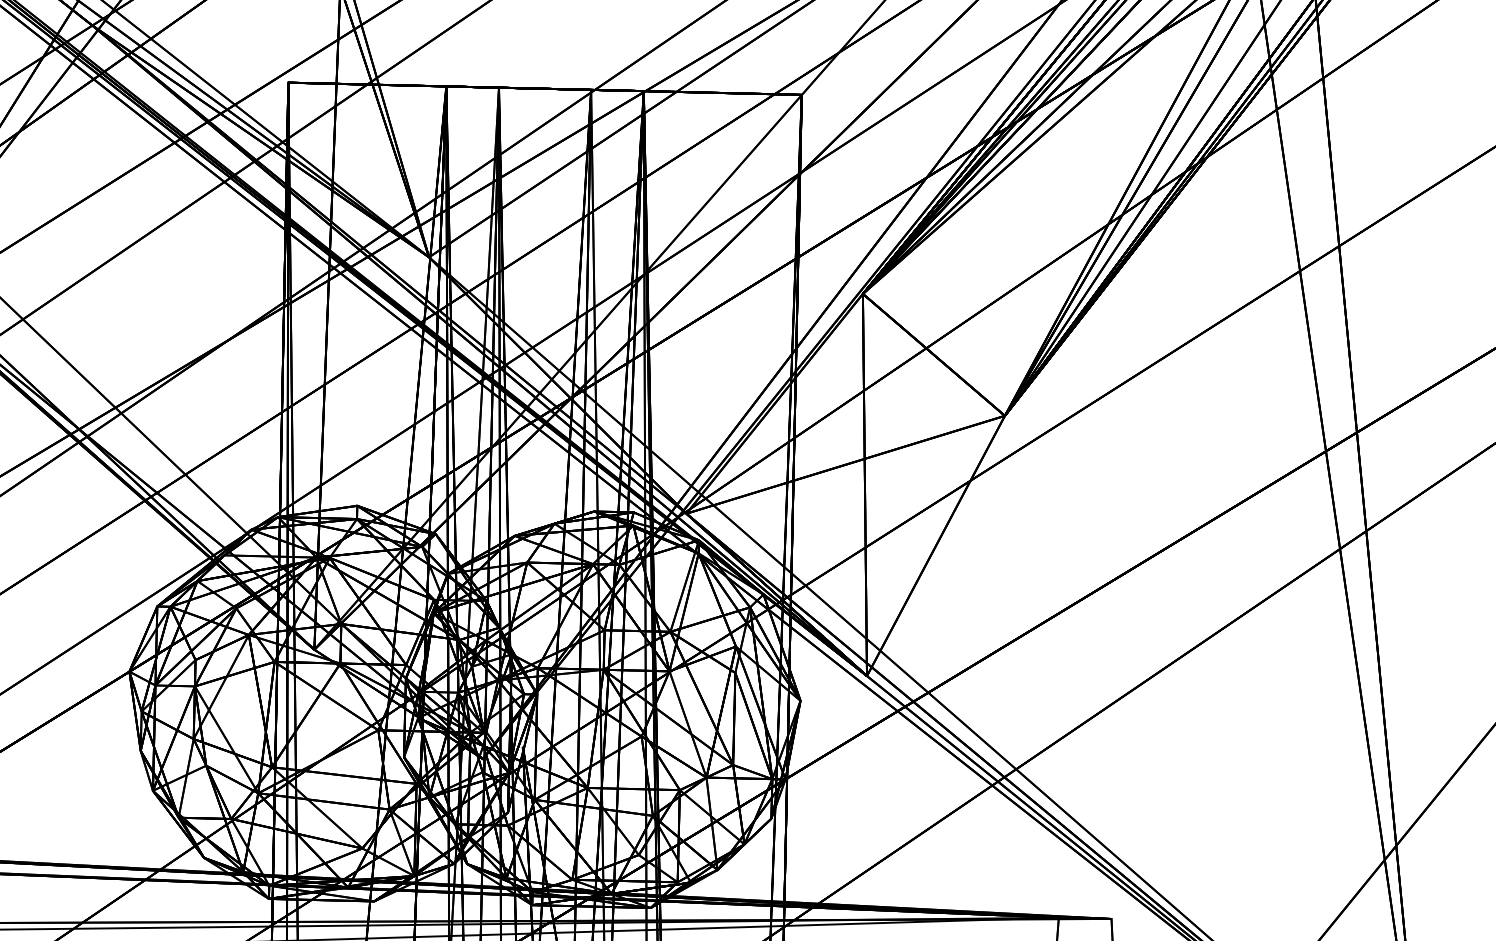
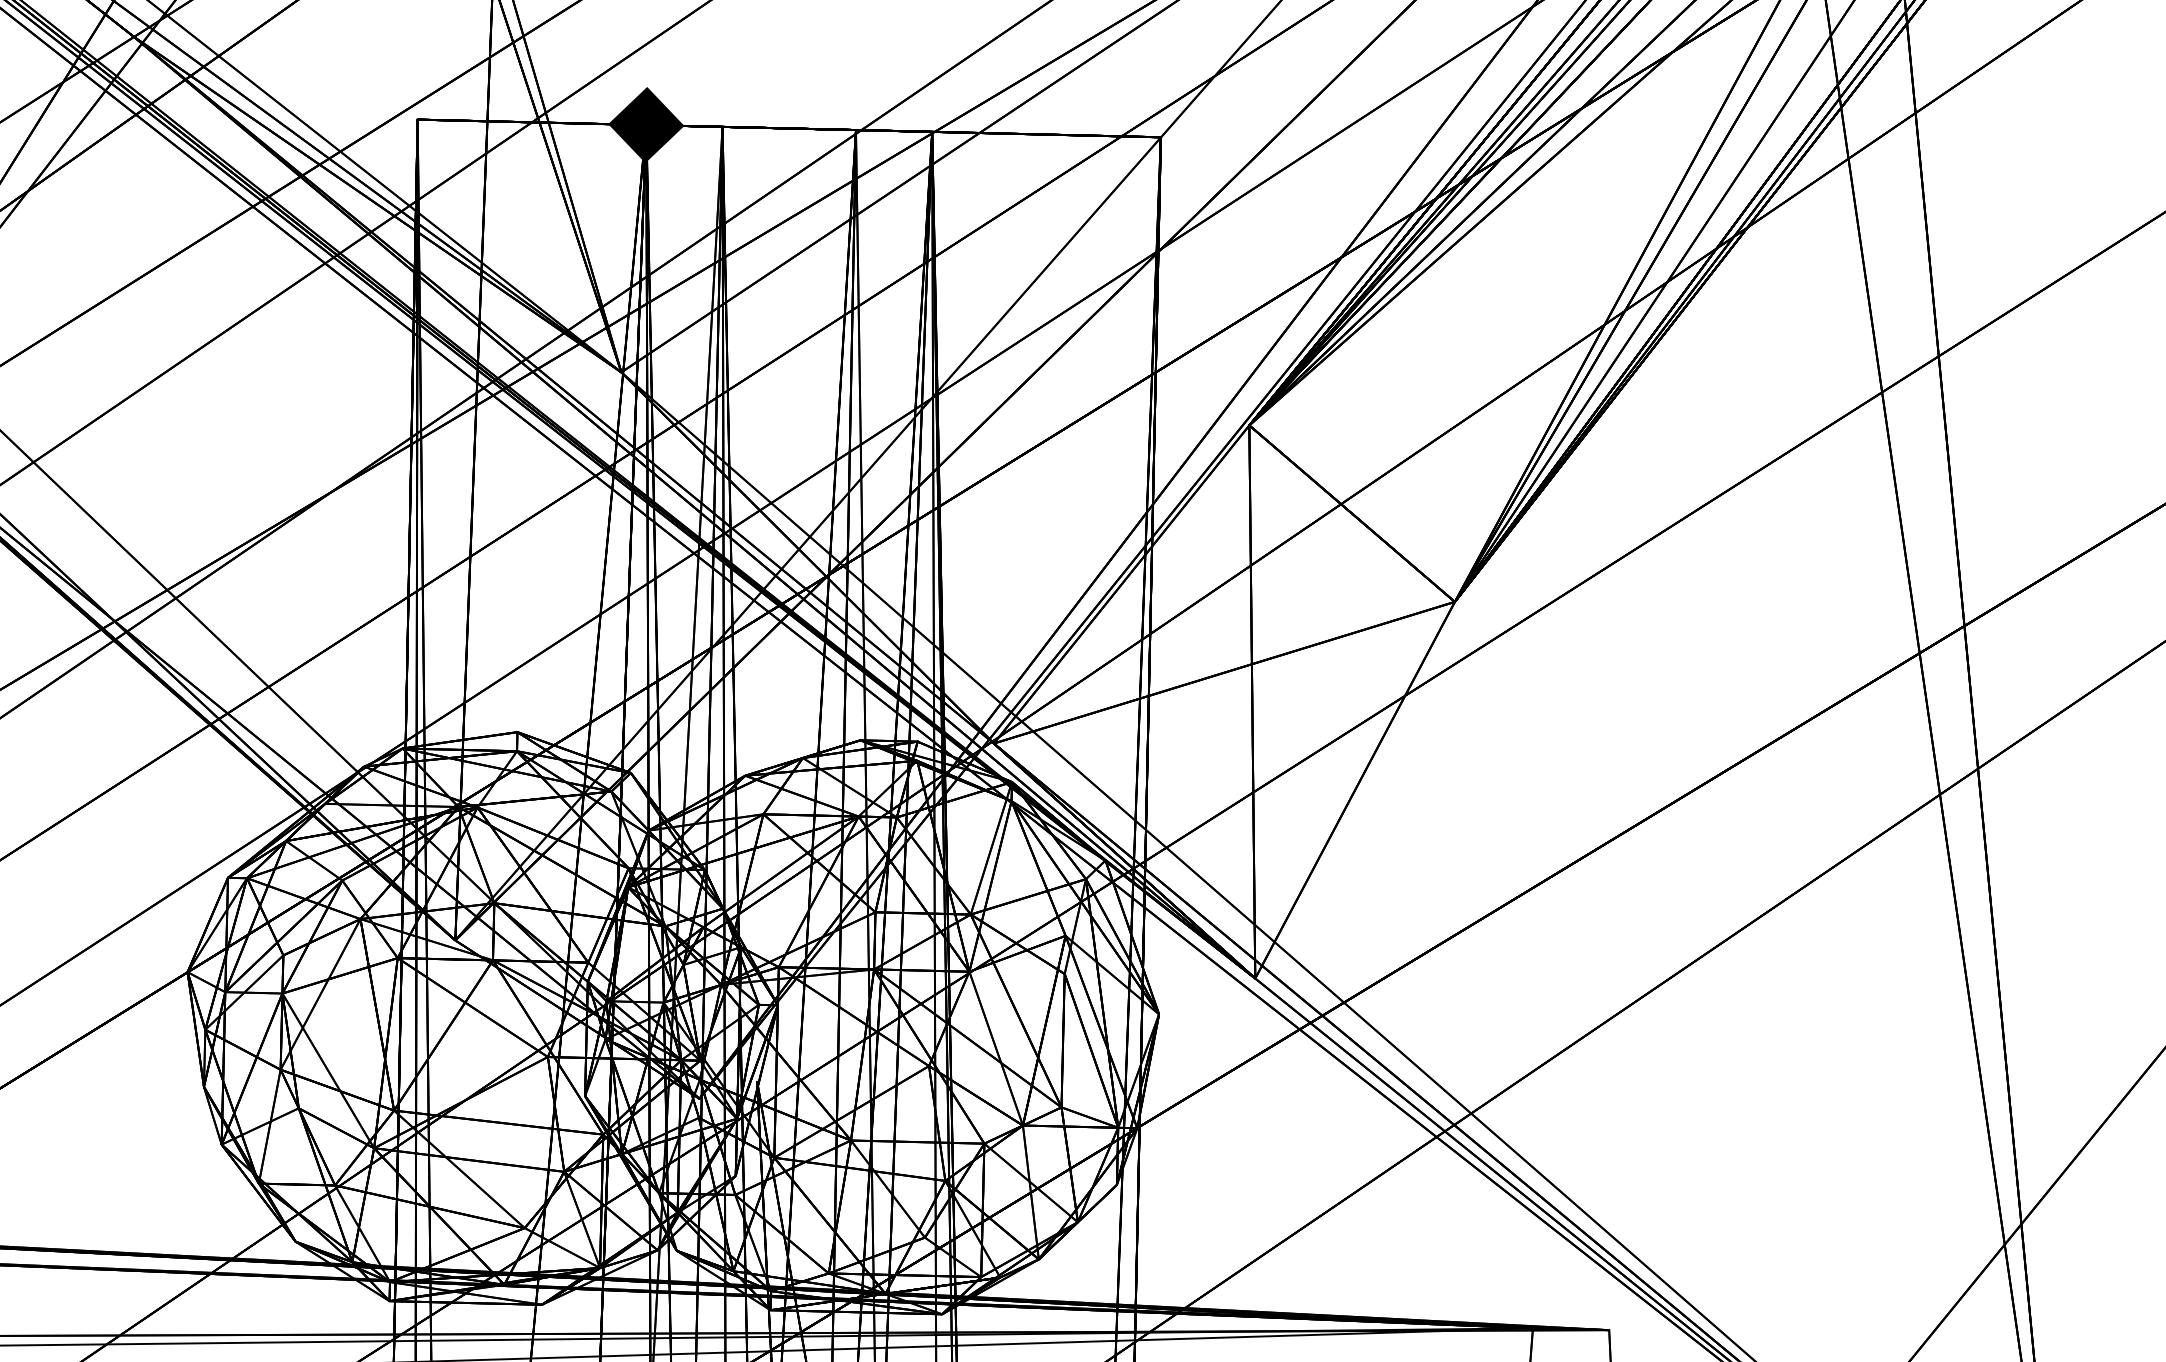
fill: (446, 86) -> (646, 125), added

